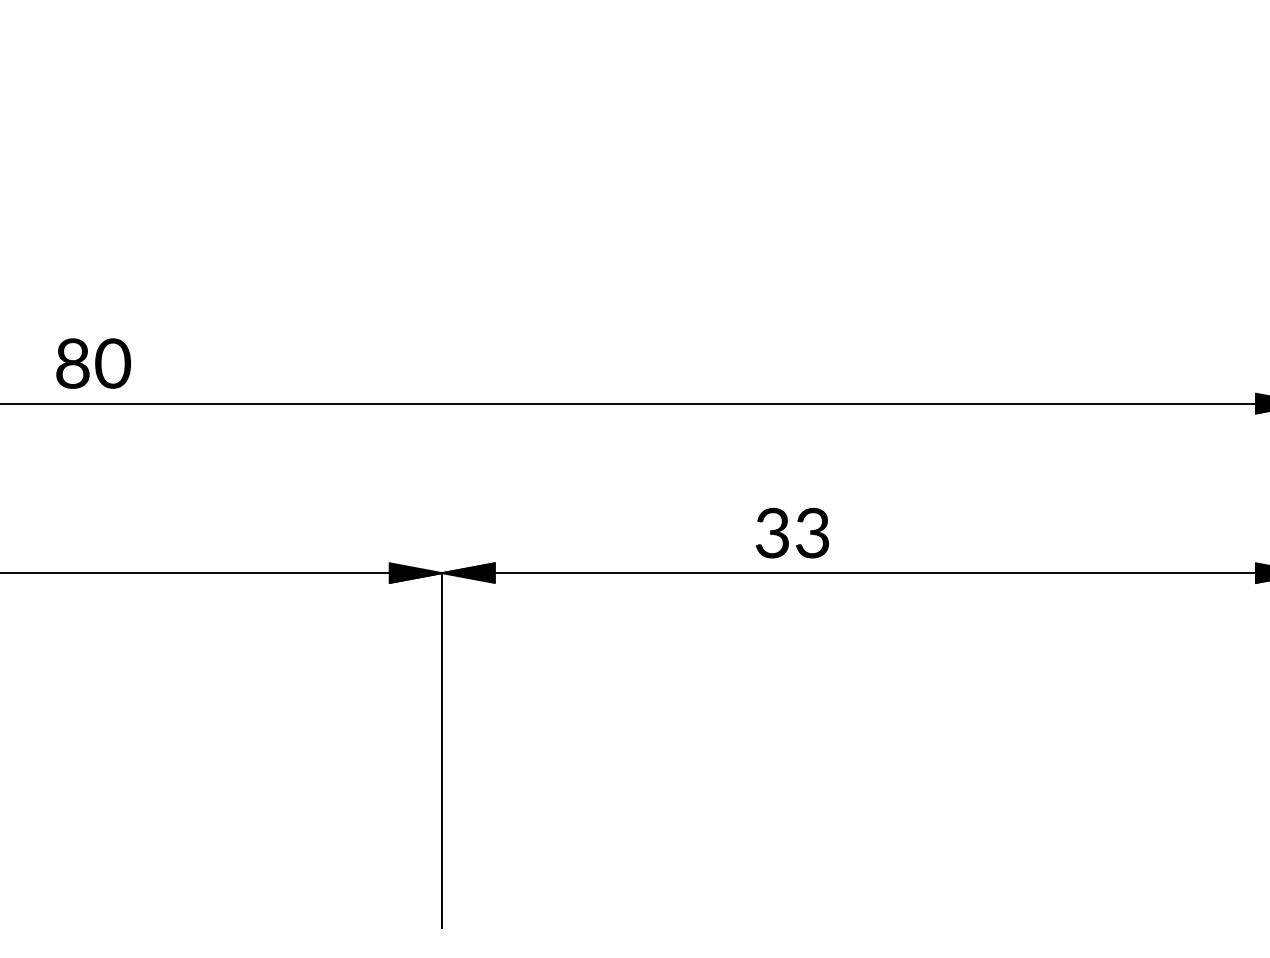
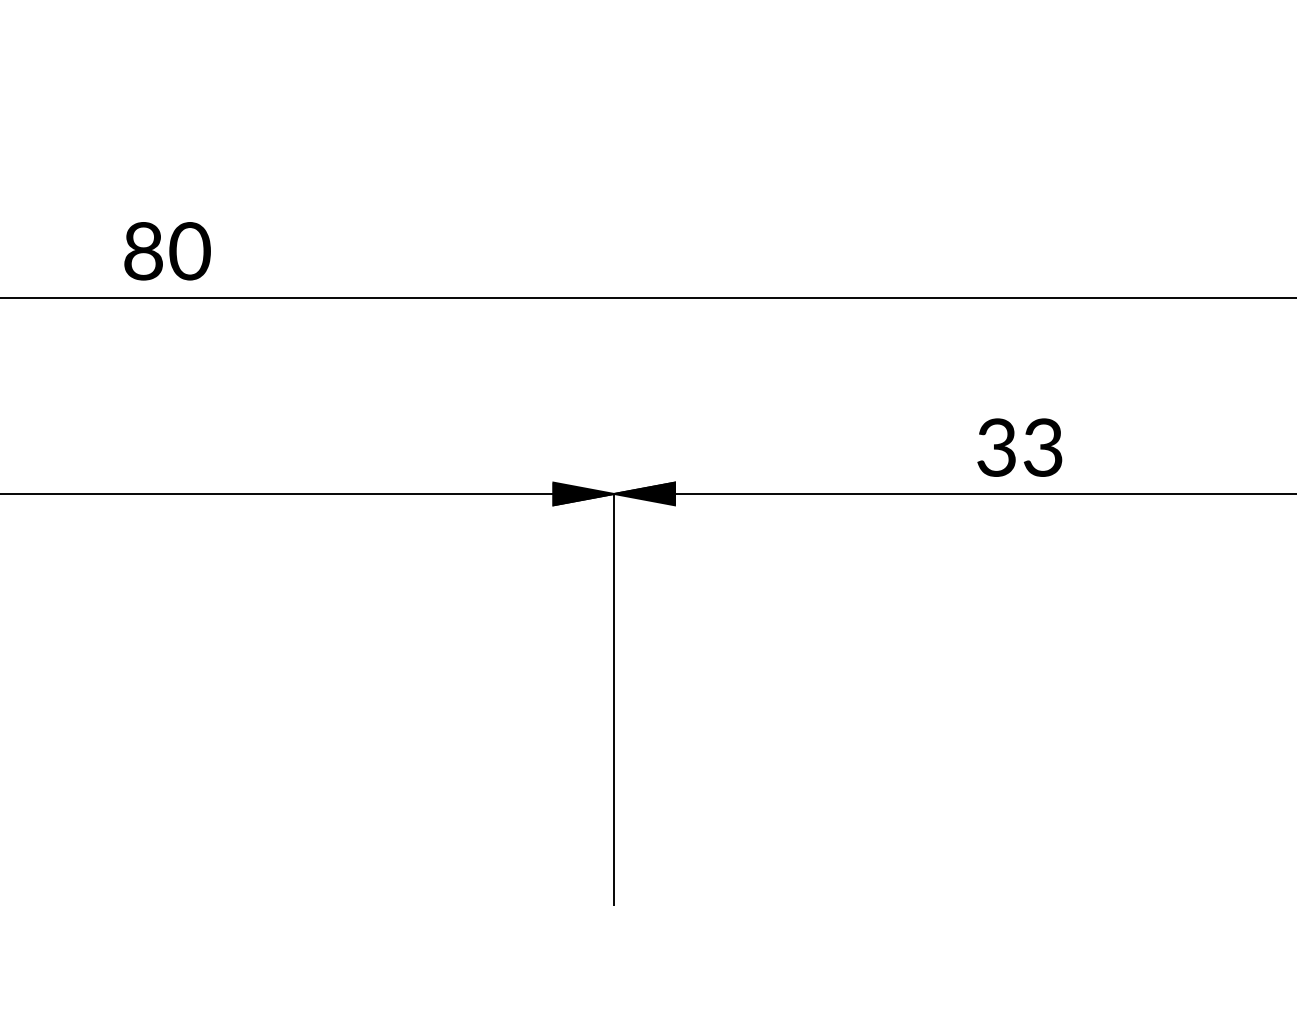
text: (93, 363) -> (167, 251), moved

